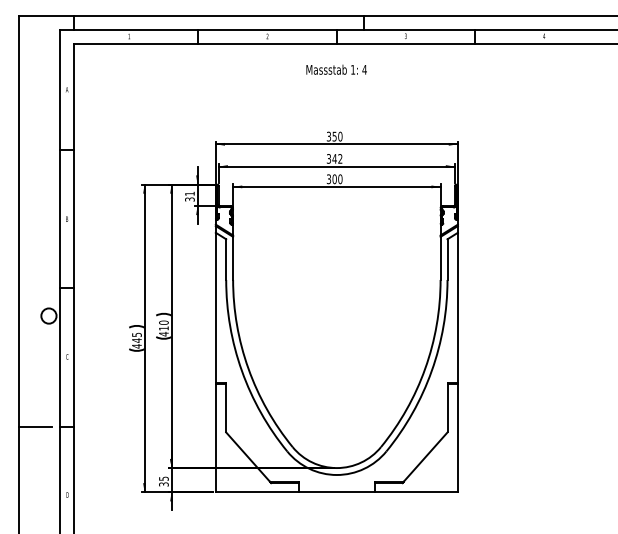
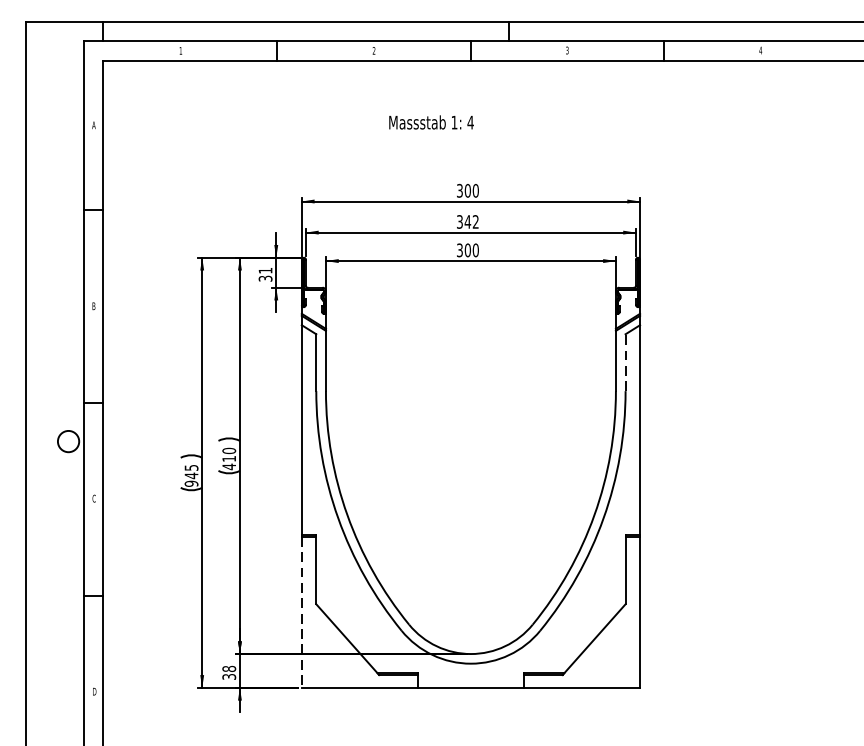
text: (336, 69) -> (431, 122), moved
text: (334, 136) -> (467, 190), 350 -> 300
line: (447, 259) -> (625, 362), solid -> dashed
text: (136, 346) -> (190, 484), 445 -> 945
line: (34, 426) -> (48, 595), removed
line: (215, 438) -> (301, 612), solid -> dashed
text: (163, 478) -> (228, 668), 35 -> 38

